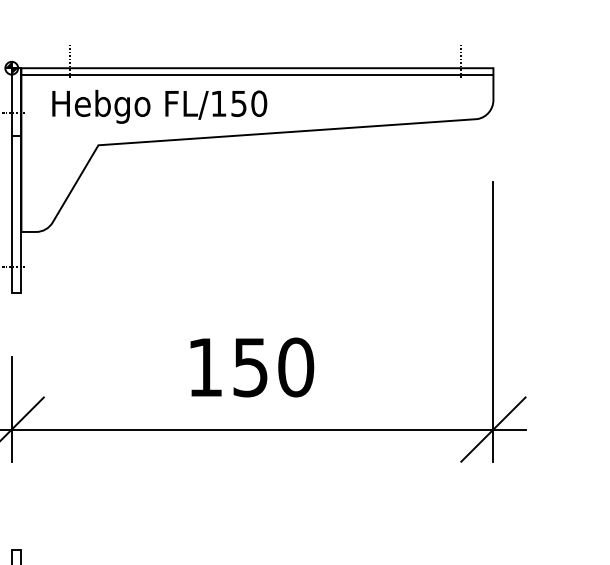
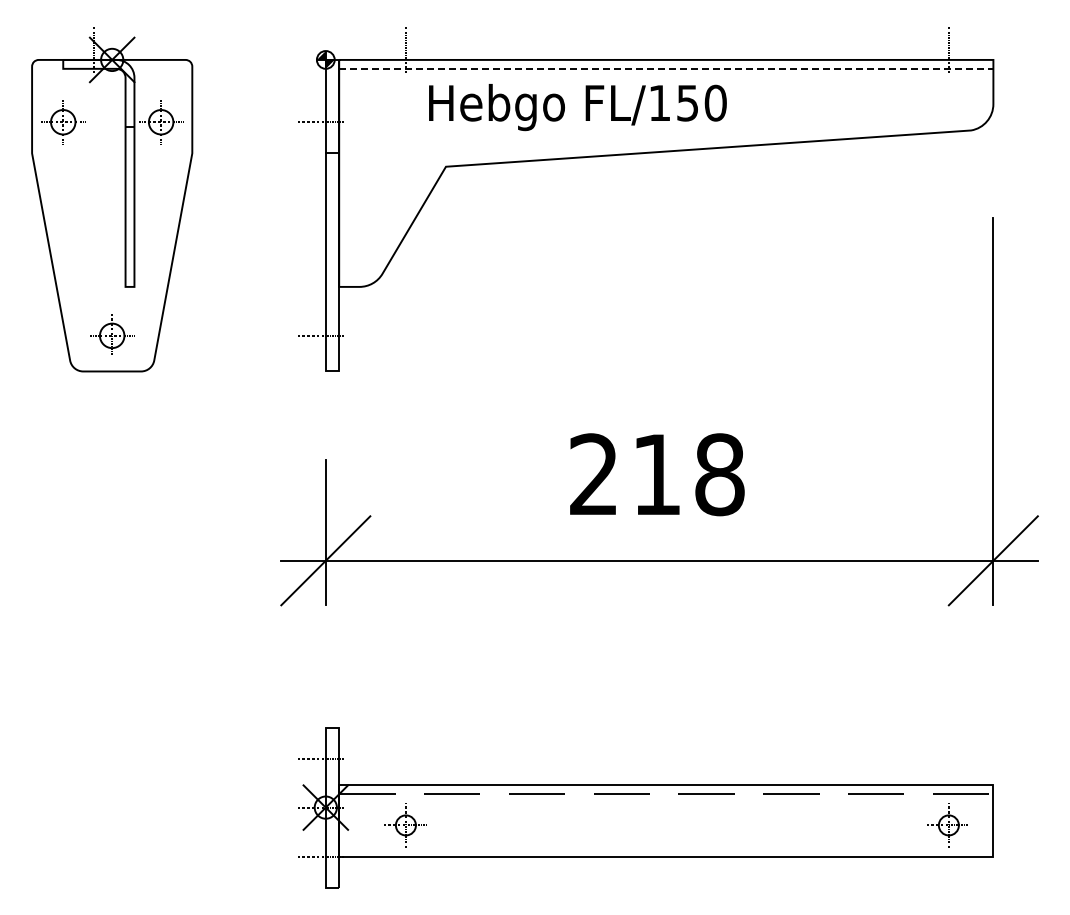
line: (257, 74) -> (666, 68), solid -> dashed
text: (159, 106) -> (577, 107), moved
text: (251, 367) -> (657, 474), 150 -> 218

